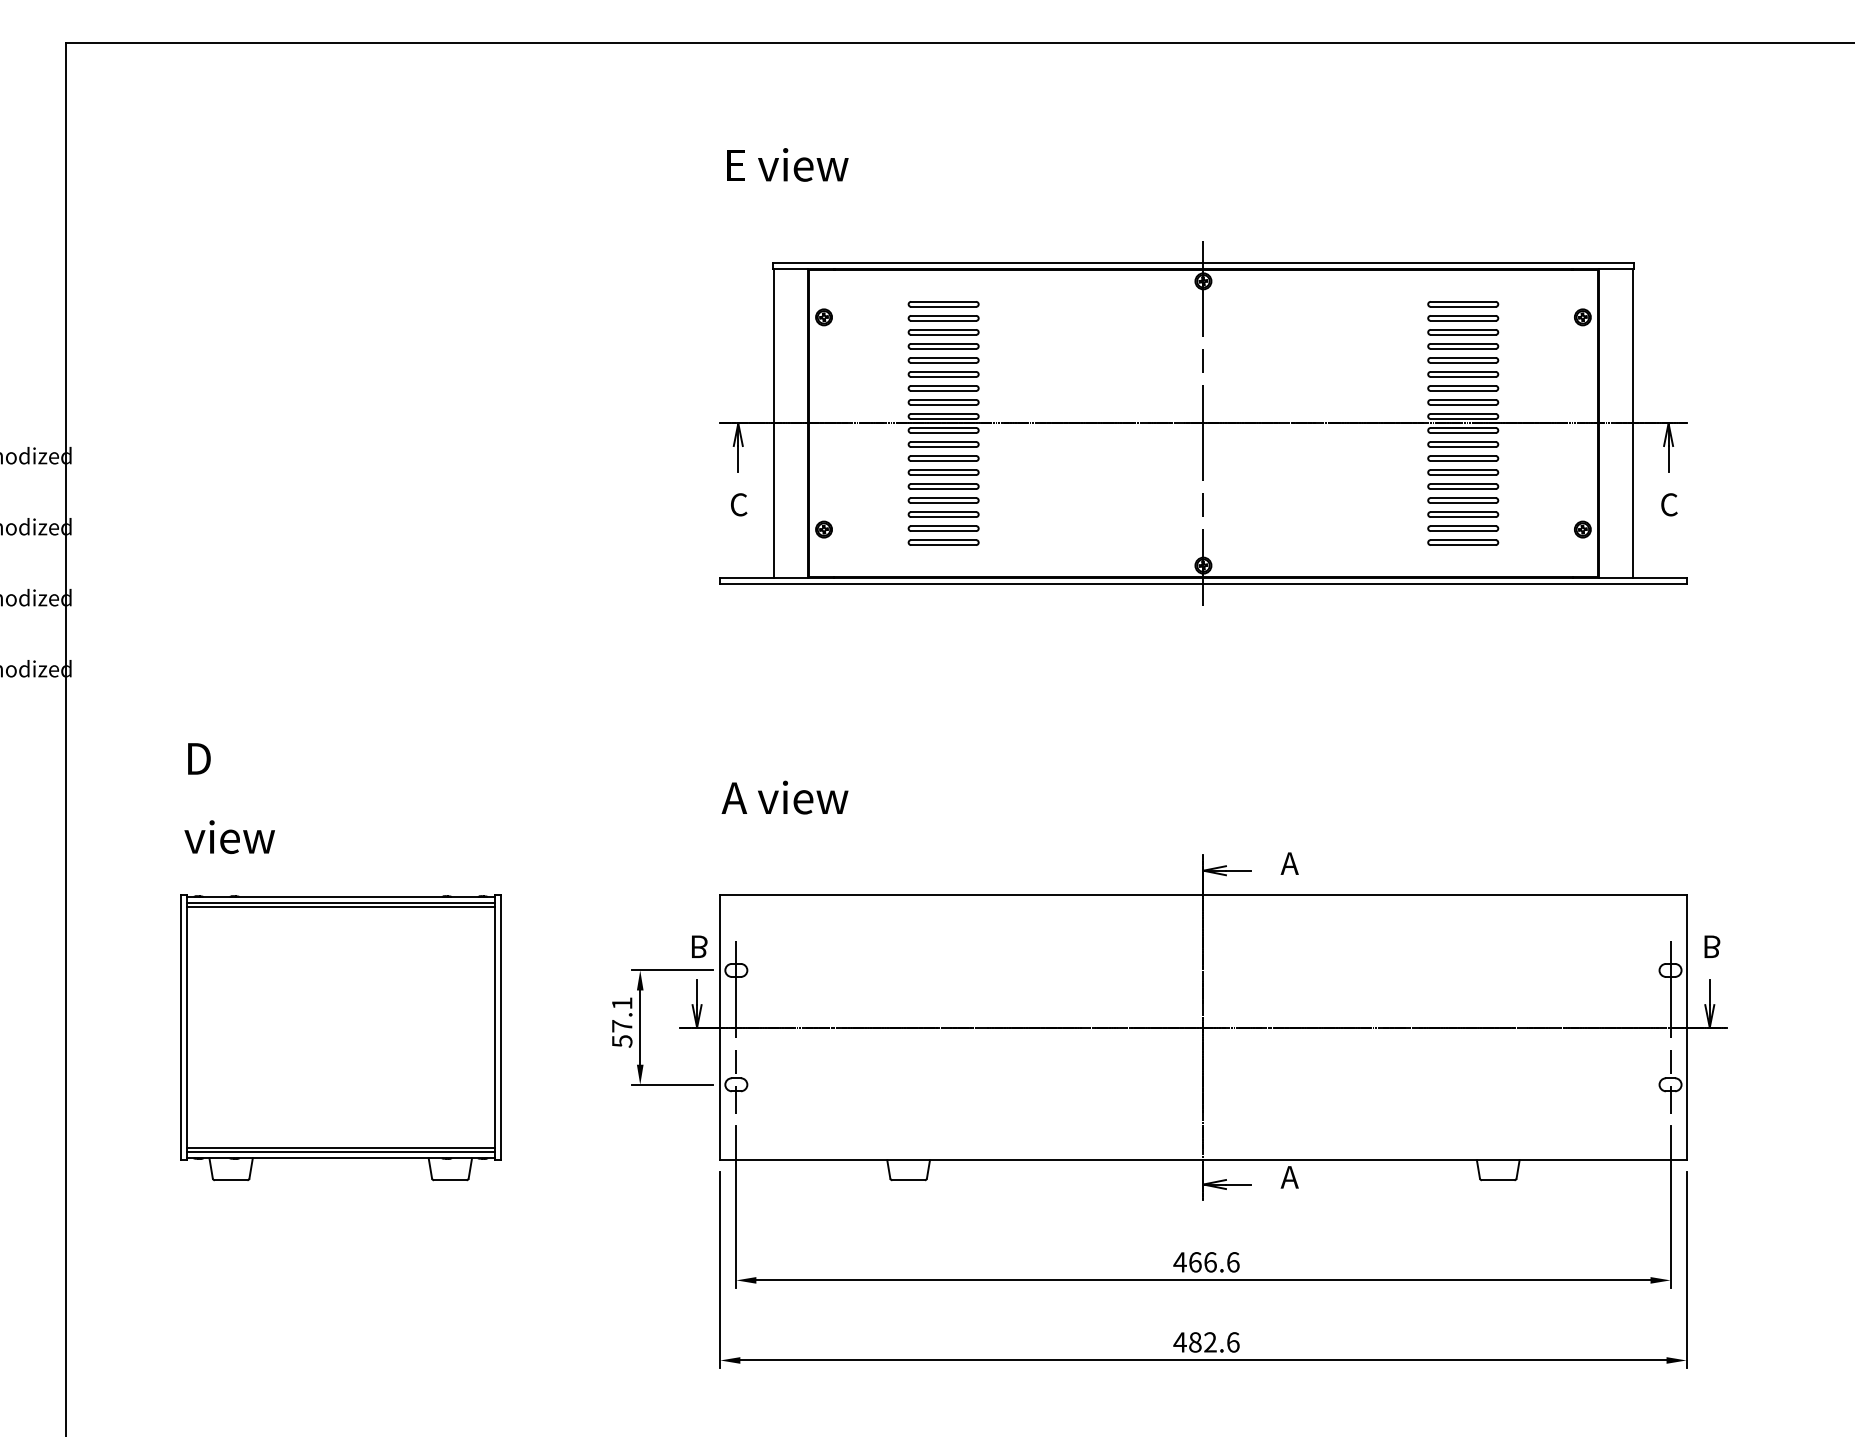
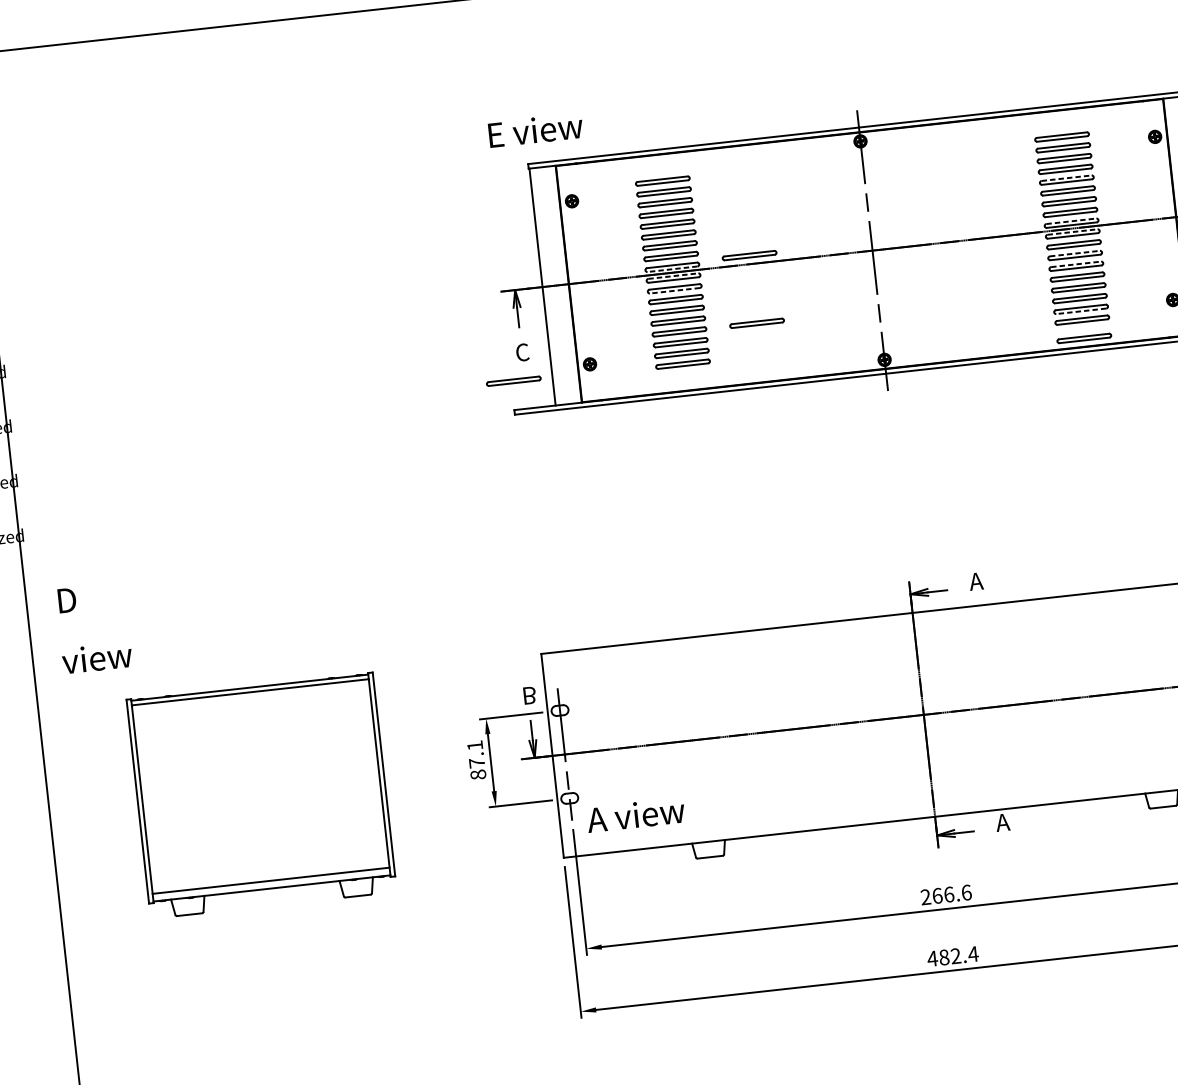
text: (787, 164) -> (535, 129), moved
line: (1463, 357) -> (1066, 177), solid -> dashed
part: (1044, 412) -> (749, 255), added
line: (1463, 413) -> (1071, 220), solid -> dashed
line: (943, 418) -> (672, 268), solid -> dashed
line: (943, 428) -> (673, 276), solid -> dashed
line: (1463, 428) -> (1072, 232), solid -> dashed
line: (943, 447) -> (674, 291), solid -> dashed
line: (1463, 456) -> (1075, 253), solid -> dashed
line: (1463, 470) -> (1076, 264), solid -> dashed
part: (1044, 500) -> (756, 323), added
line: (1463, 531) -> (1081, 311), solid -> dashed
part: (723, 540) -> (513, 381), added
part: (1463, 566) -> (1084, 338), added
text: (784, 797) -> (635, 815), moved
text: (229, 798) -> (93, 628), moved
line: (340, 906) -> (250, 695), removed
text: (622, 1041) -> (478, 774), 57.1 -> 87.1
line: (340, 1152) -> (271, 884), removed
text: (1179, 1262) -> (925, 897), 466.6 -> 266.6
text: (1232, 1342) -> (972, 954), 482.6 -> 482.4

